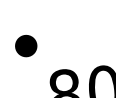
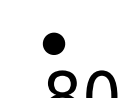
part: (25, 45) -> (53, 43), moved

